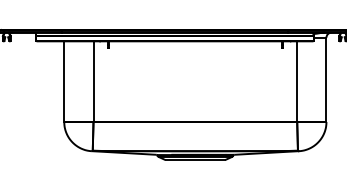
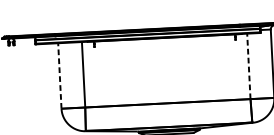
line: (64, 81) -> (60, 75), solid -> dashed
line: (297, 81) -> (249, 66), solid -> dashed

